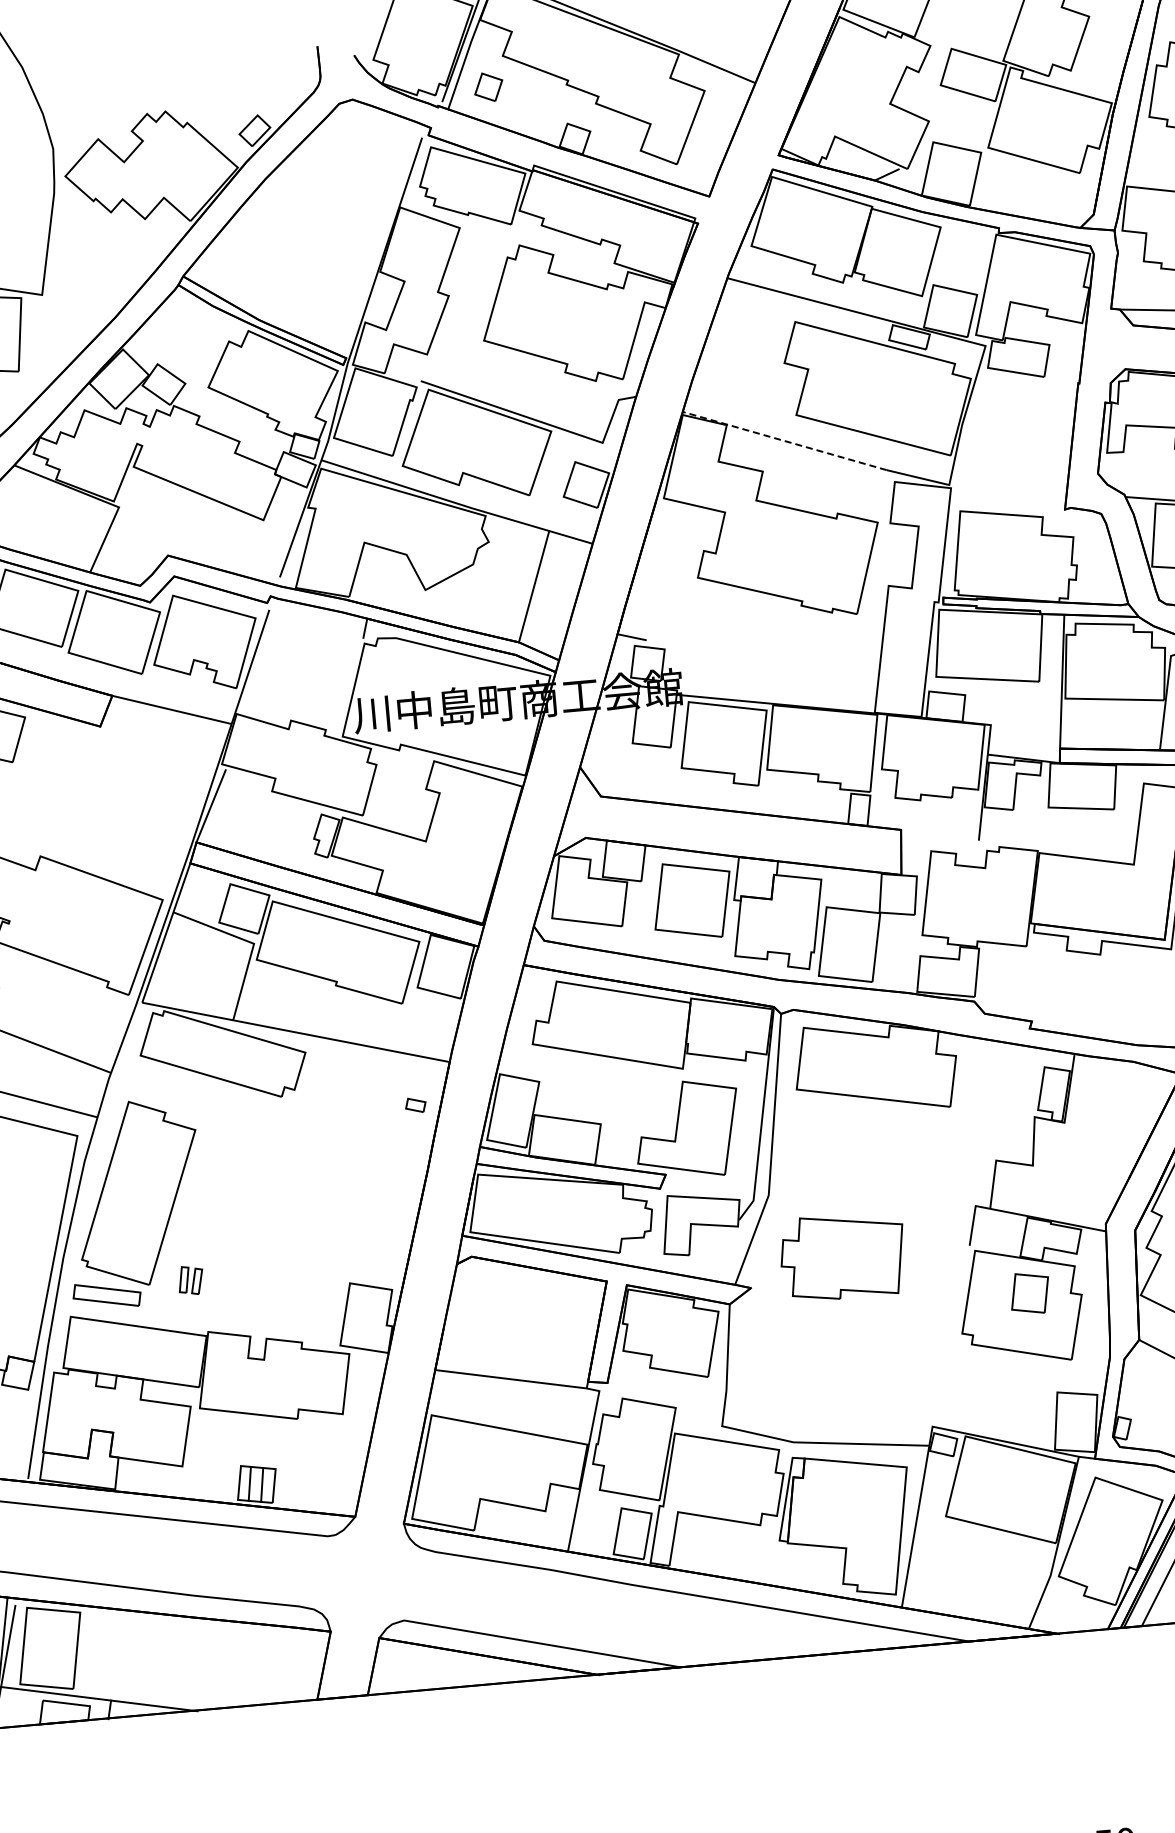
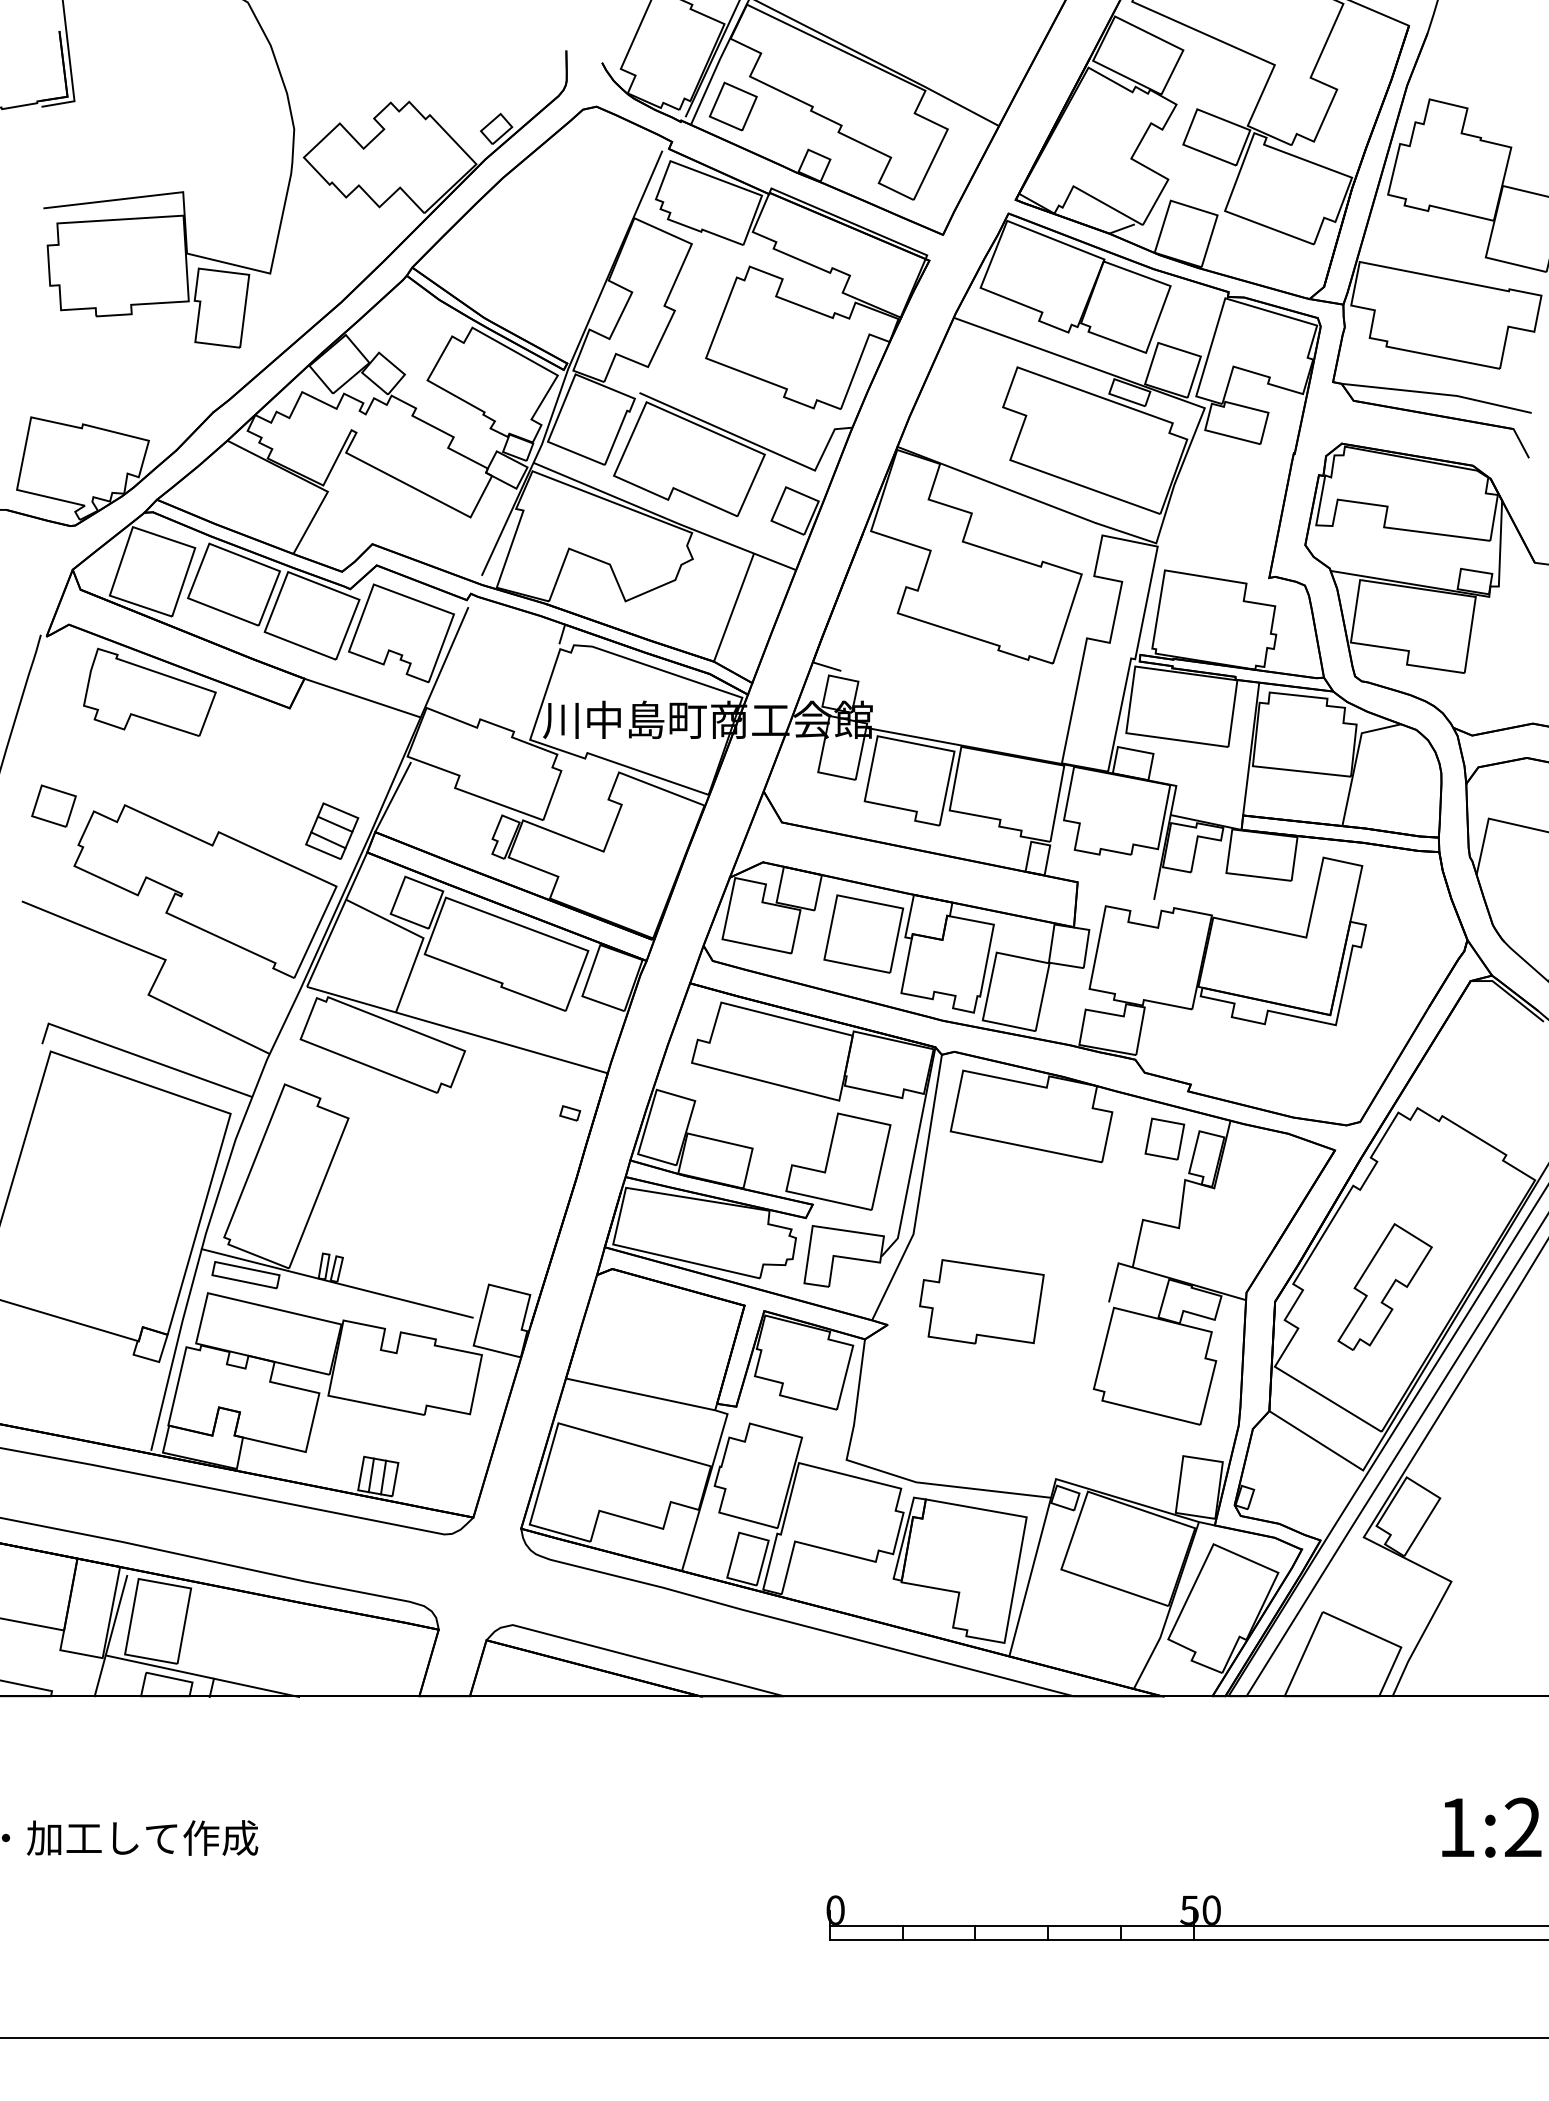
part: (488, 87) -> (732, 106), size x1.67
line: (784, 440) -> (996, 484), dashed -> solid
part: (153, 844) -> (332, 830), added
part: (1029, 1292) -> (1164, 1138), moved
line: (198, 1295) -> (336, 1283), added

